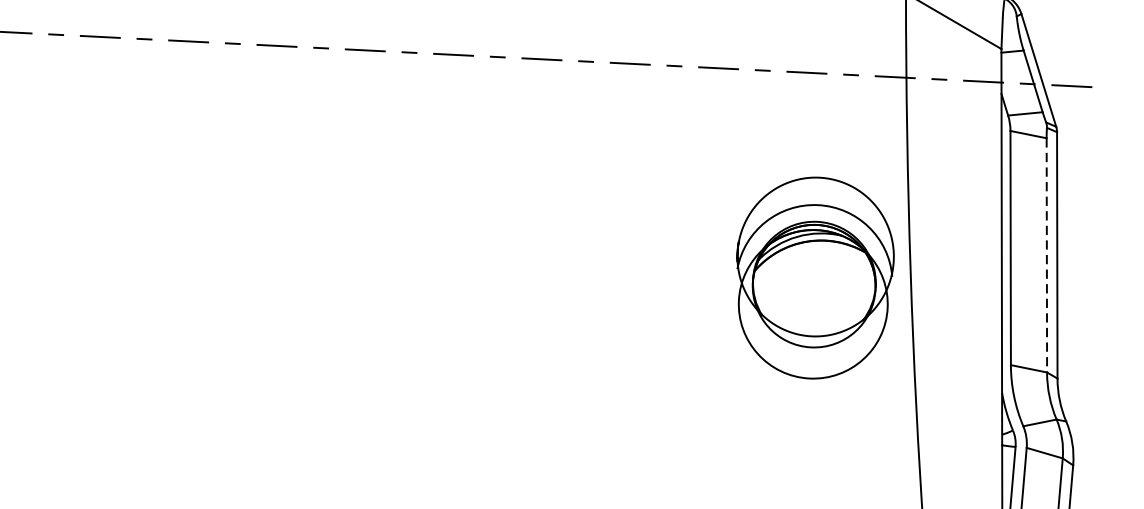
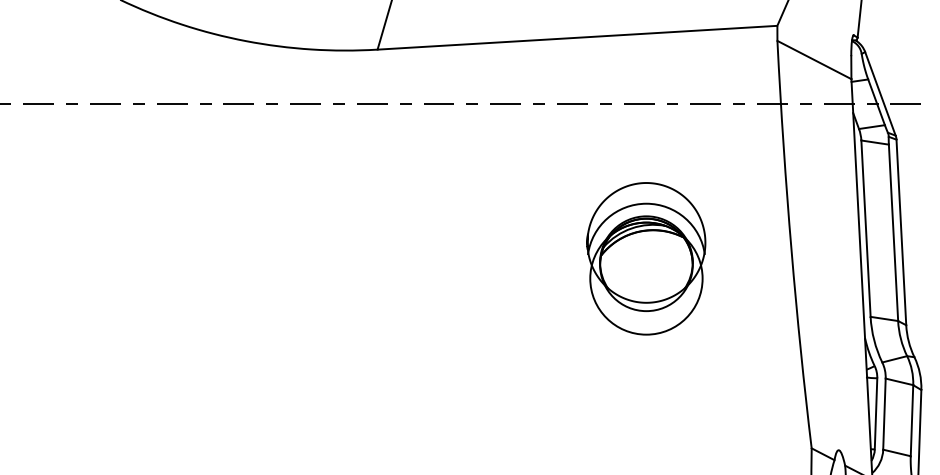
line: (1046, 256) -> (893, 233), dashed -> solid
part: (814, 277) -> (646, 258), moved

